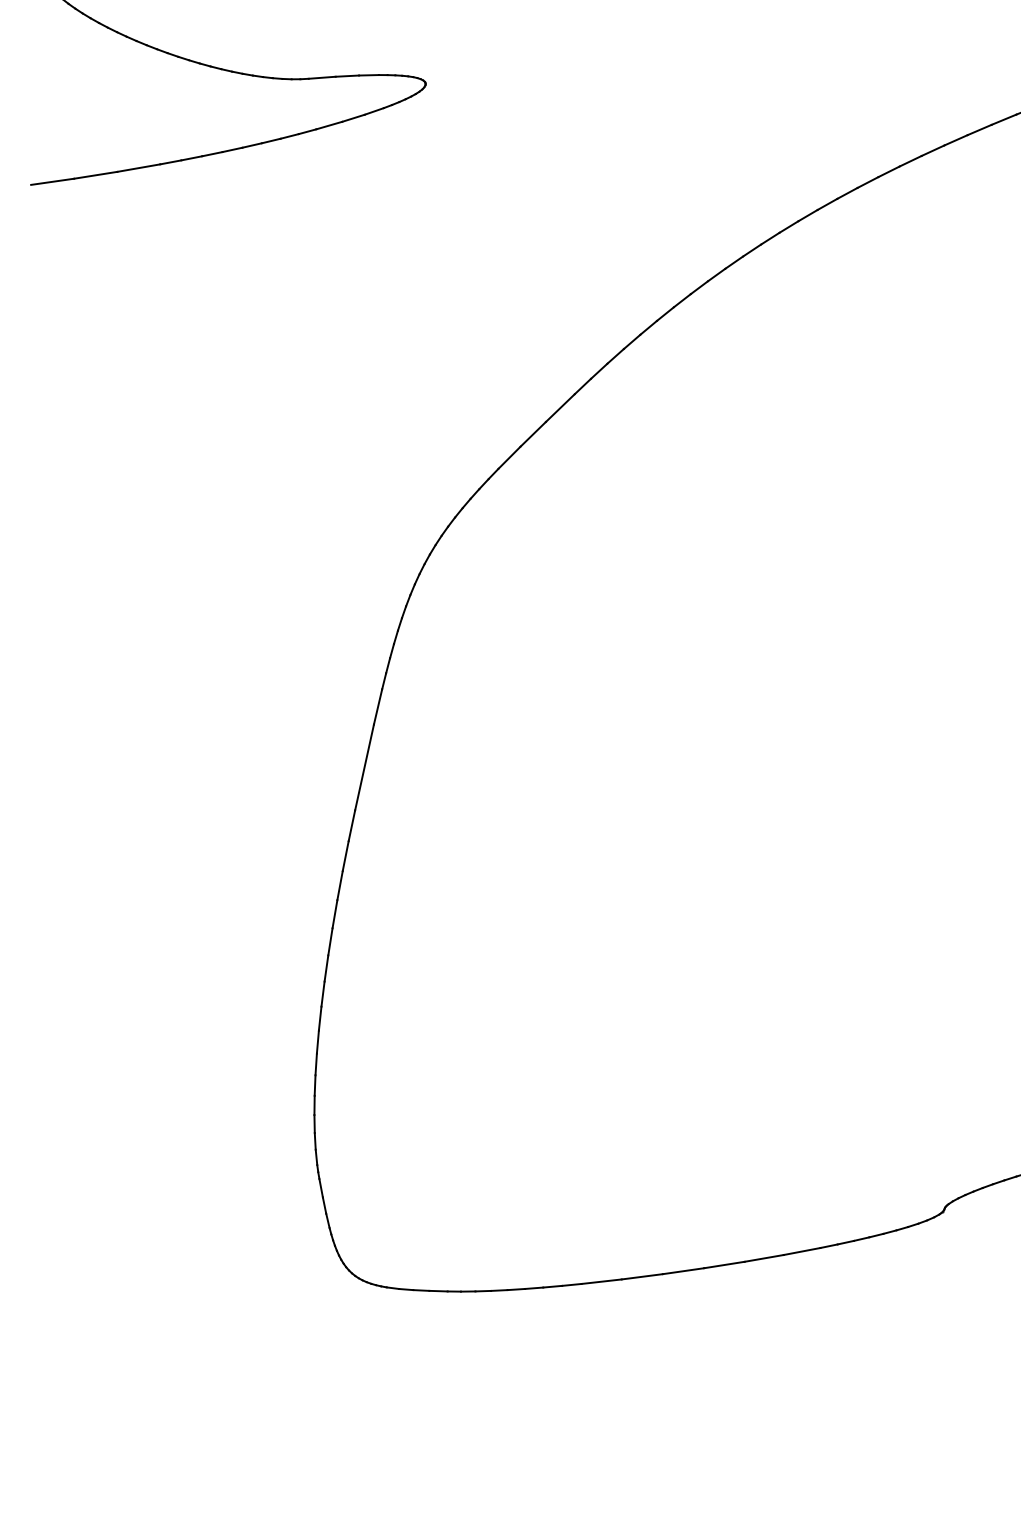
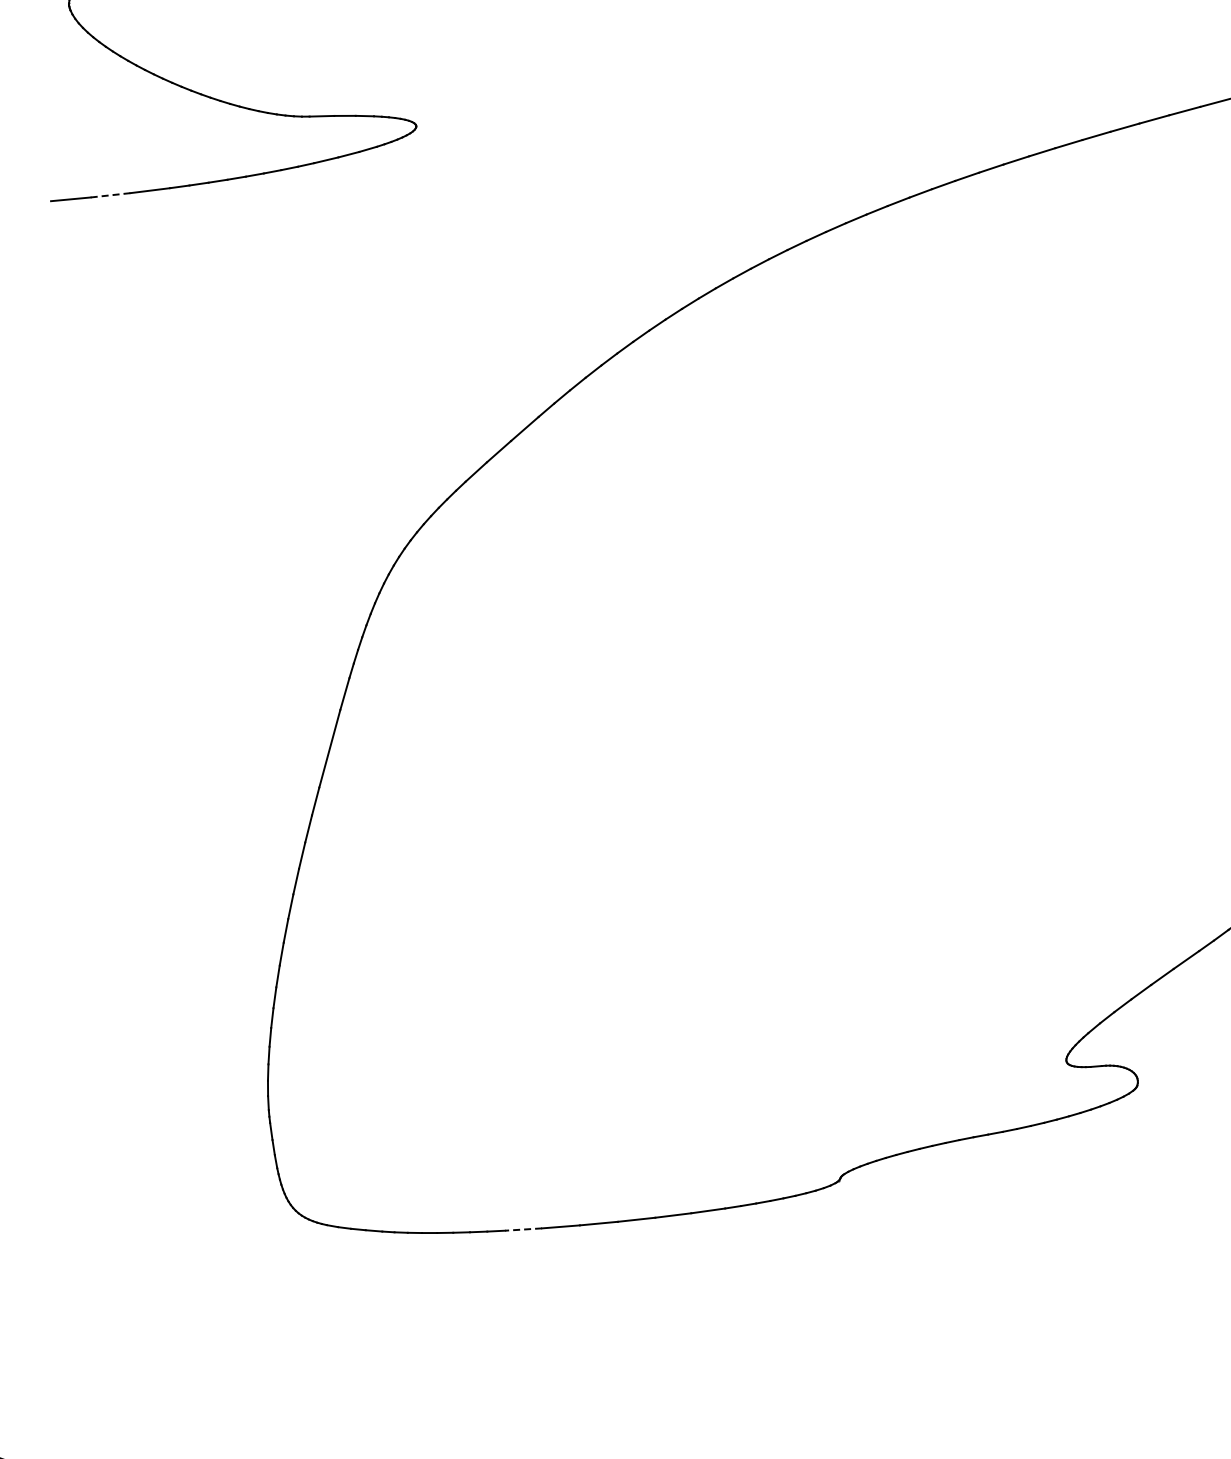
line: (95, 175) -> (110, 195), solid -> dashed
line: (601, 1281) -> (523, 1229), solid -> dashed

